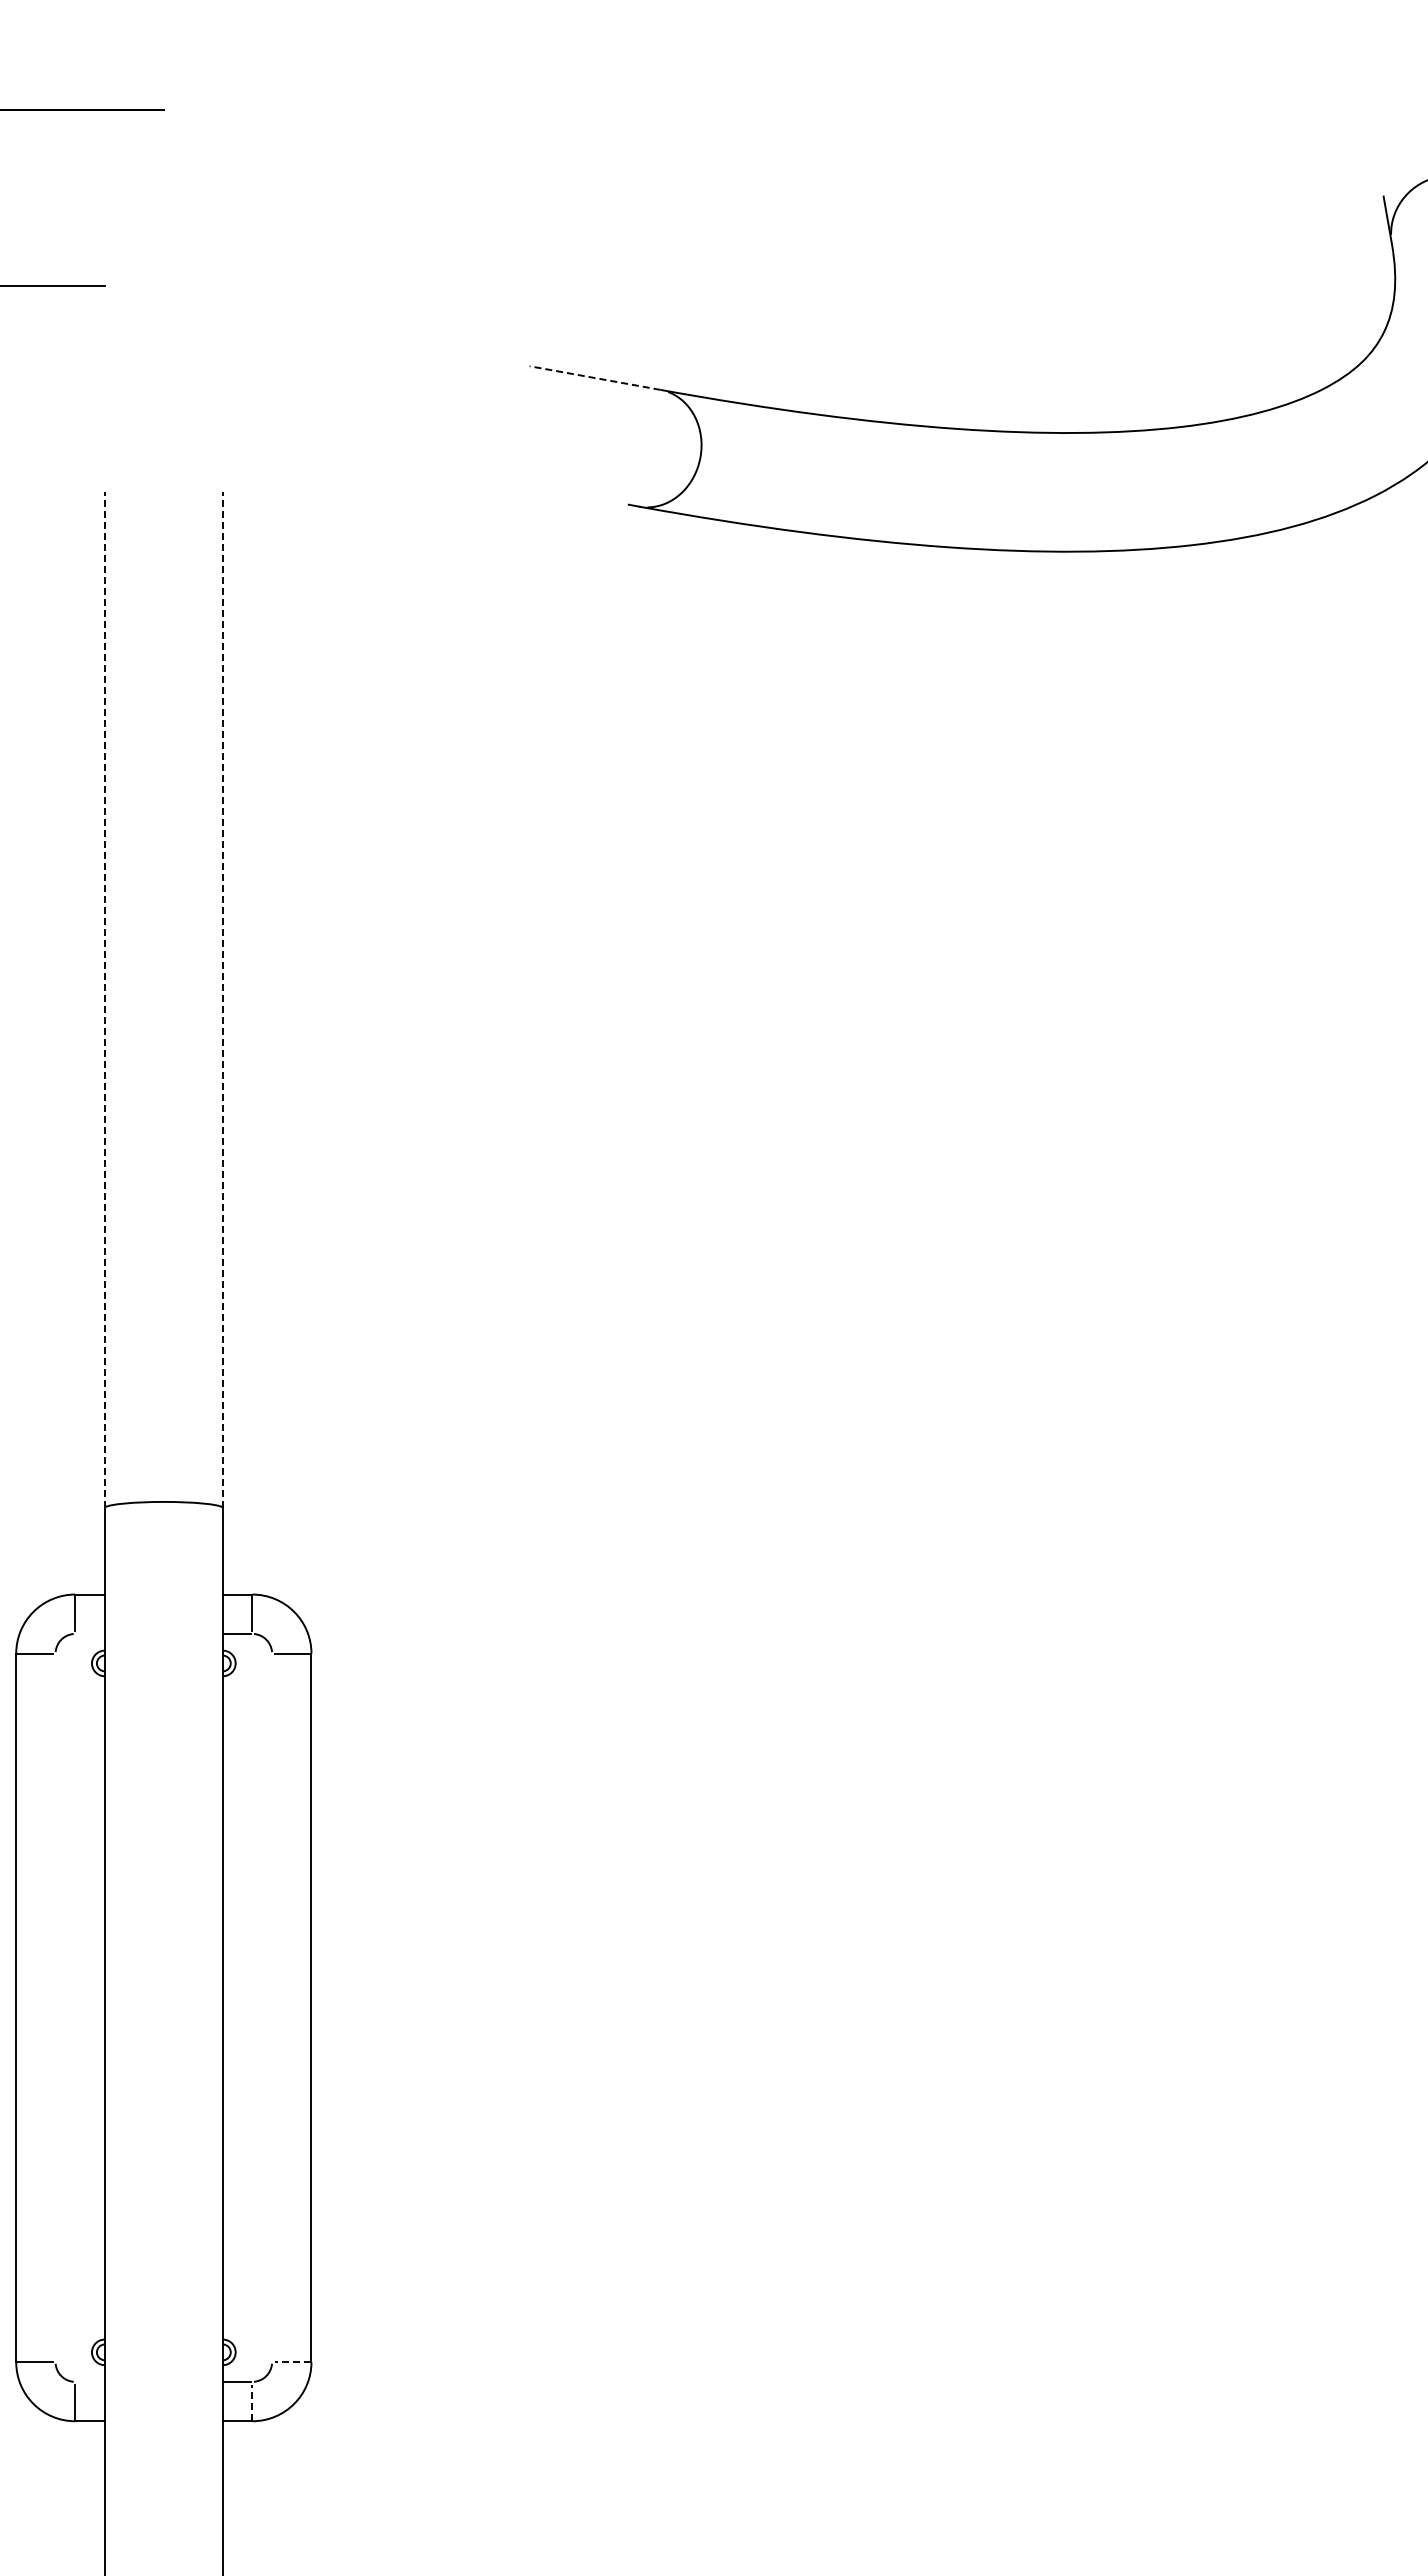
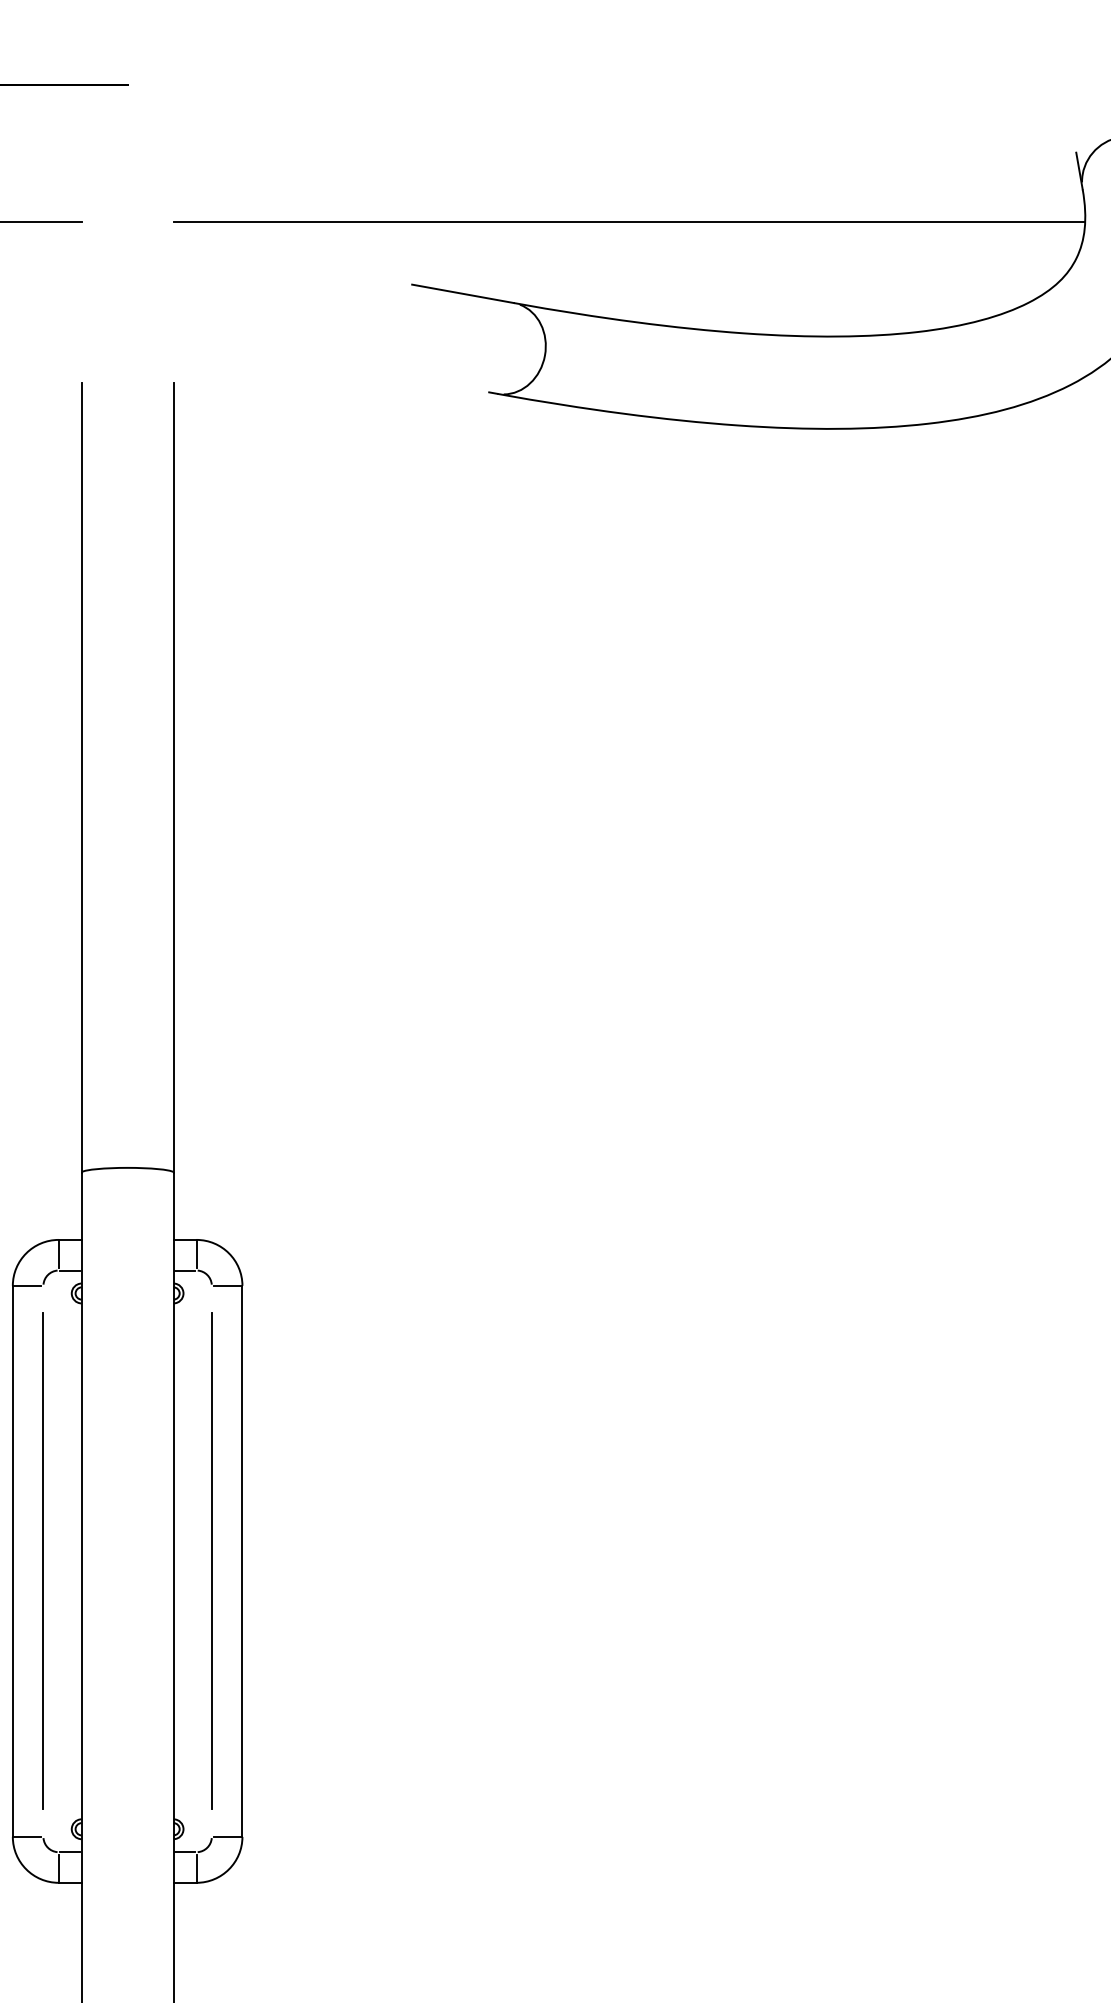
line: (809, 285) -> (629, 221), added
line: (594, 377) -> (462, 293), dashed -> solid
line: (104, 999) -> (81, 777), dashed -> solid
line: (223, 999) -> (174, 777), dashed -> solid
line: (89, 1633) -> (69, 1270), added
line: (55, 2007) -> (43, 1561), added
line: (271, 2007) -> (211, 1561), added
line: (292, 2362) -> (227, 1837), dashed -> solid
line: (89, 2381) -> (69, 1851), added
line: (252, 2402) -> (196, 1868), dashed -> solid

